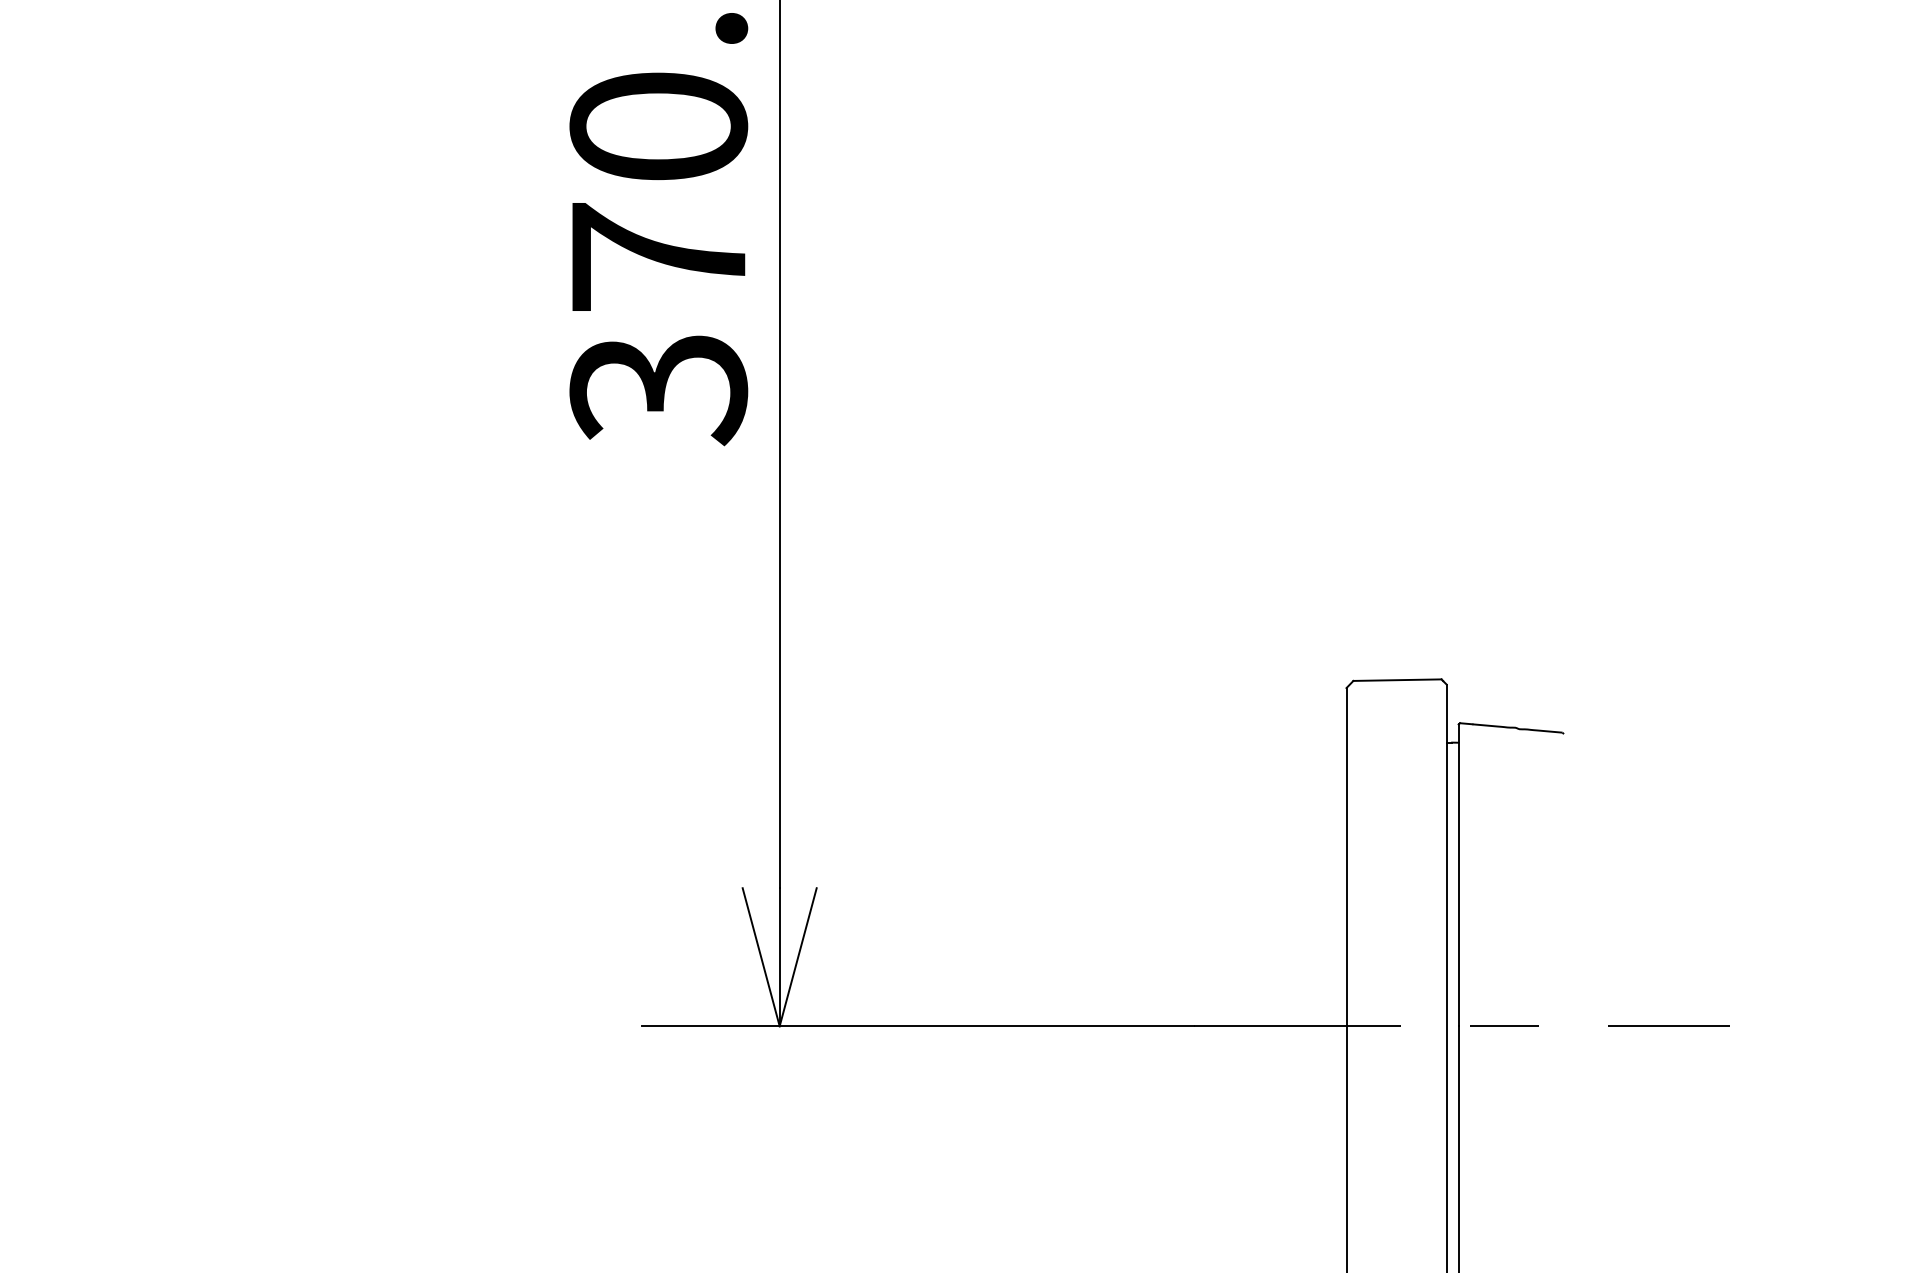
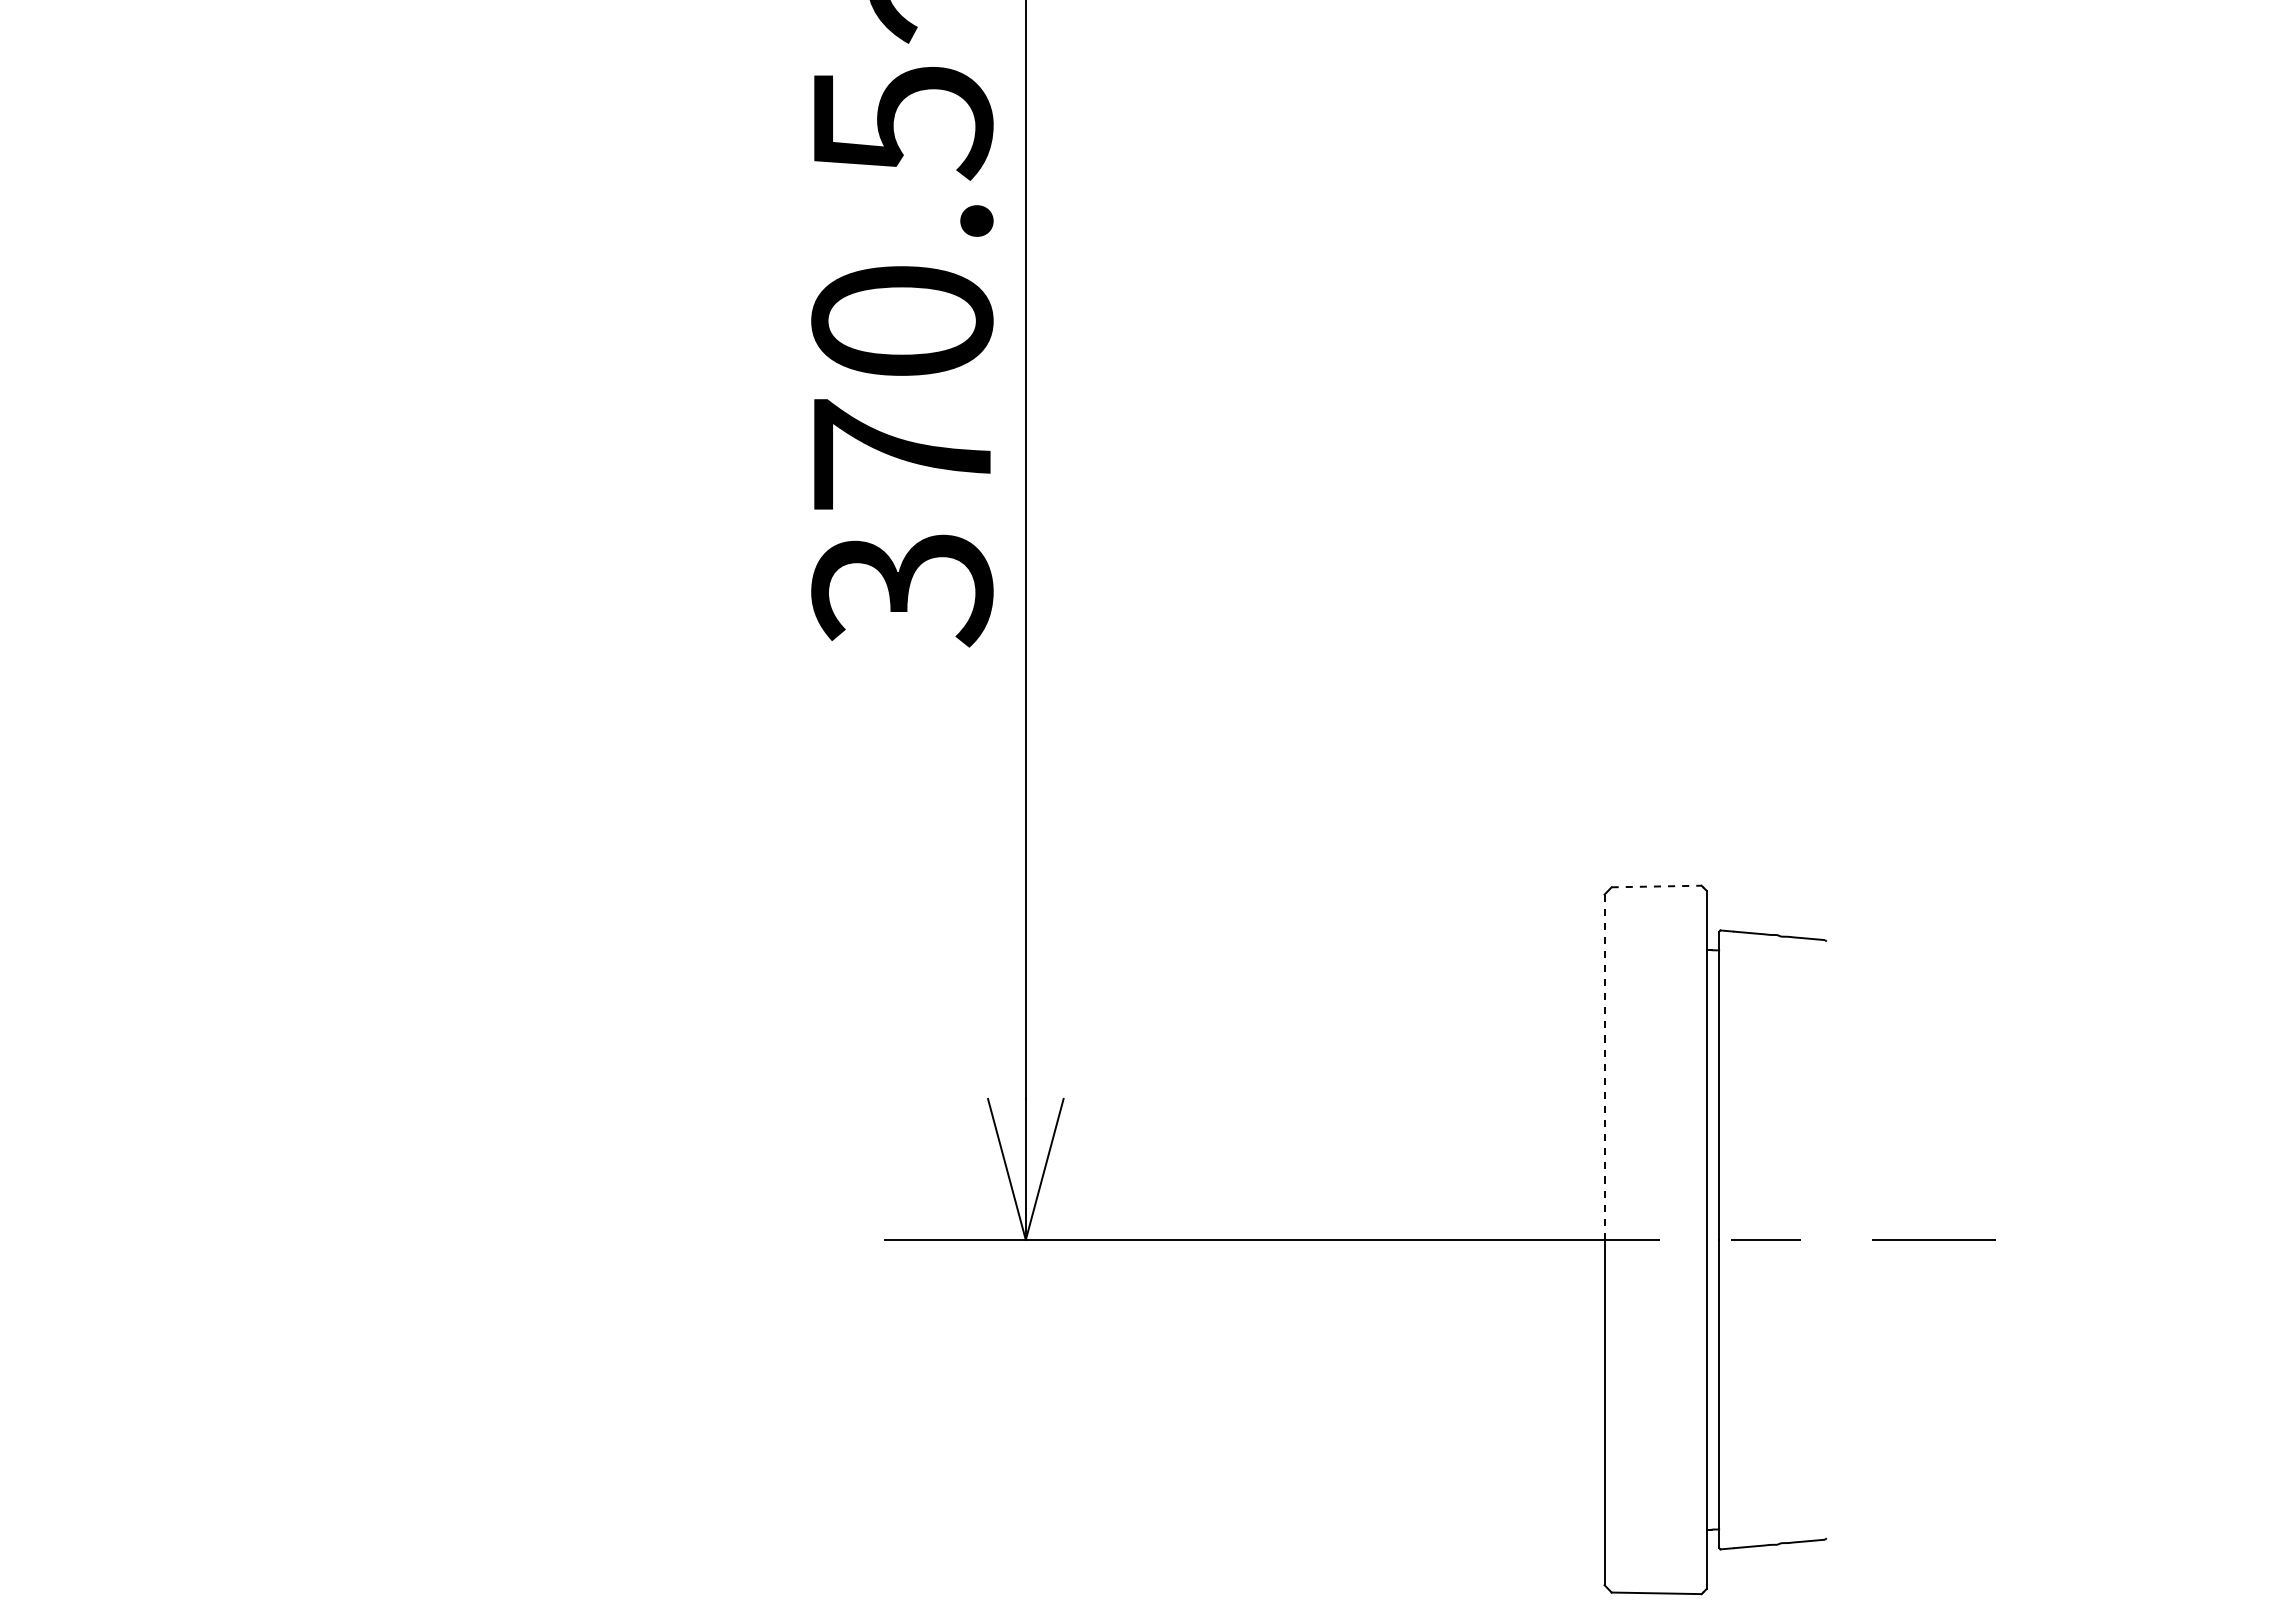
line: (1397, 680) -> (1656, 886), solid -> dashed
line: (1346, 857) -> (1604, 1067), solid -> dashed

